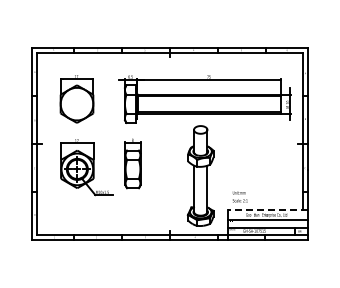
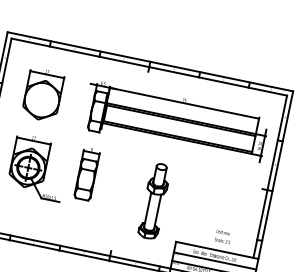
part: (200, 175) -> (154, 200), size x0.71
text: (239, 196) -> (222, 236), moved
line: (268, 209) -> (217, 250), dashed -> solid

